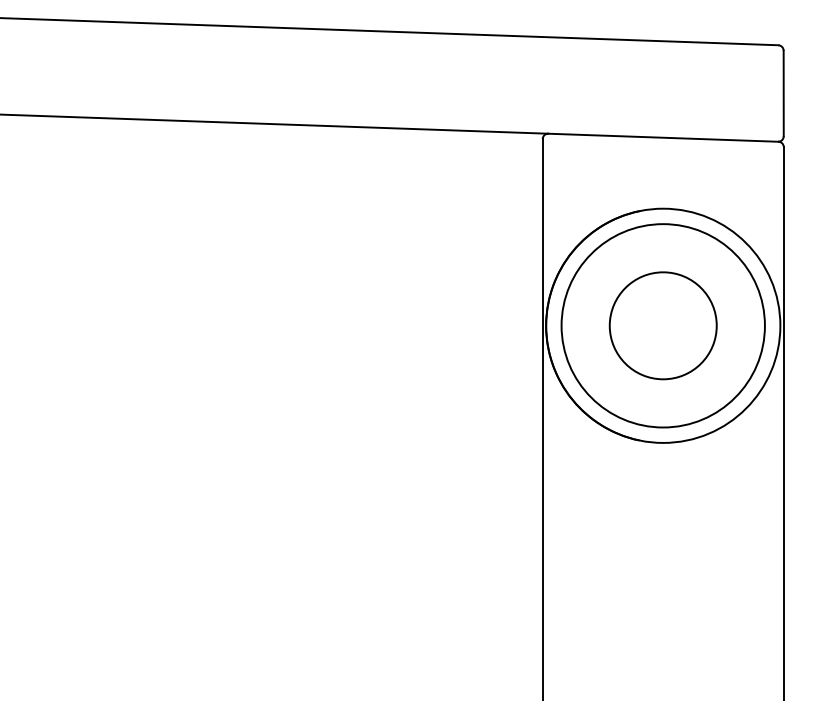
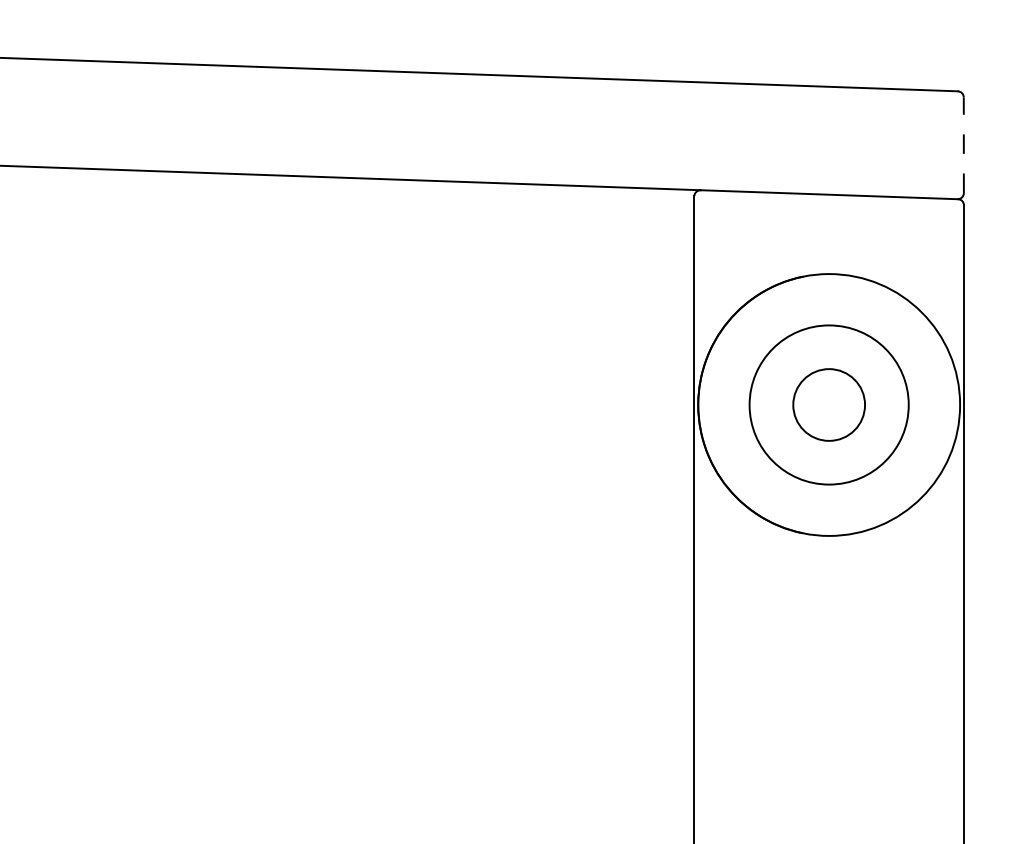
line: (783, 93) -> (963, 145), solid -> dashed
circle: (662, 325) -> (828, 404), size x0.6
circle: (662, 325) -> (828, 404), size x0.7

